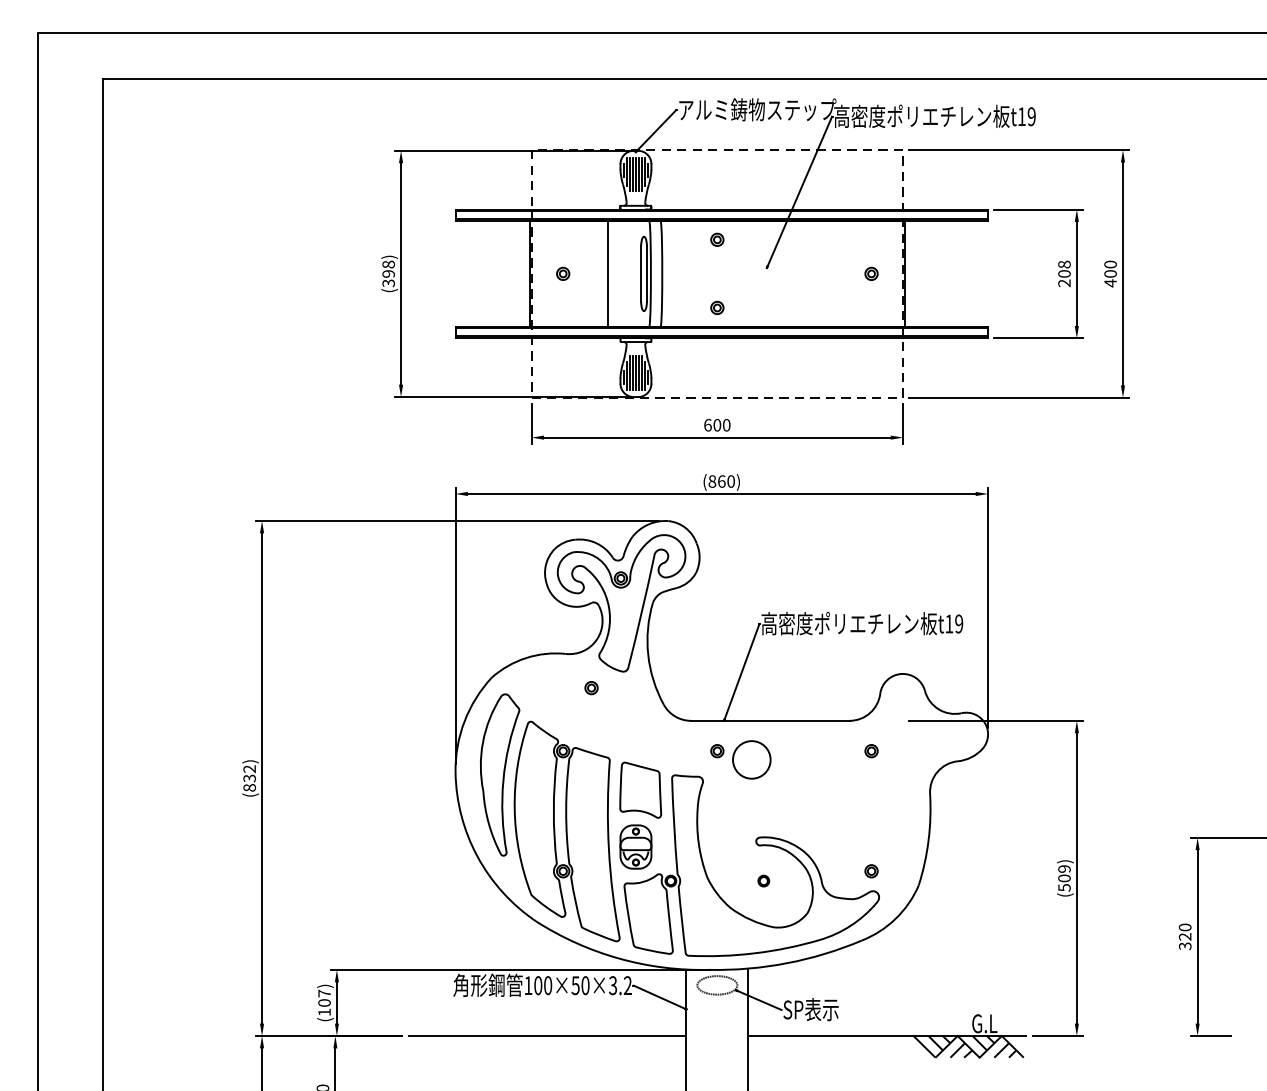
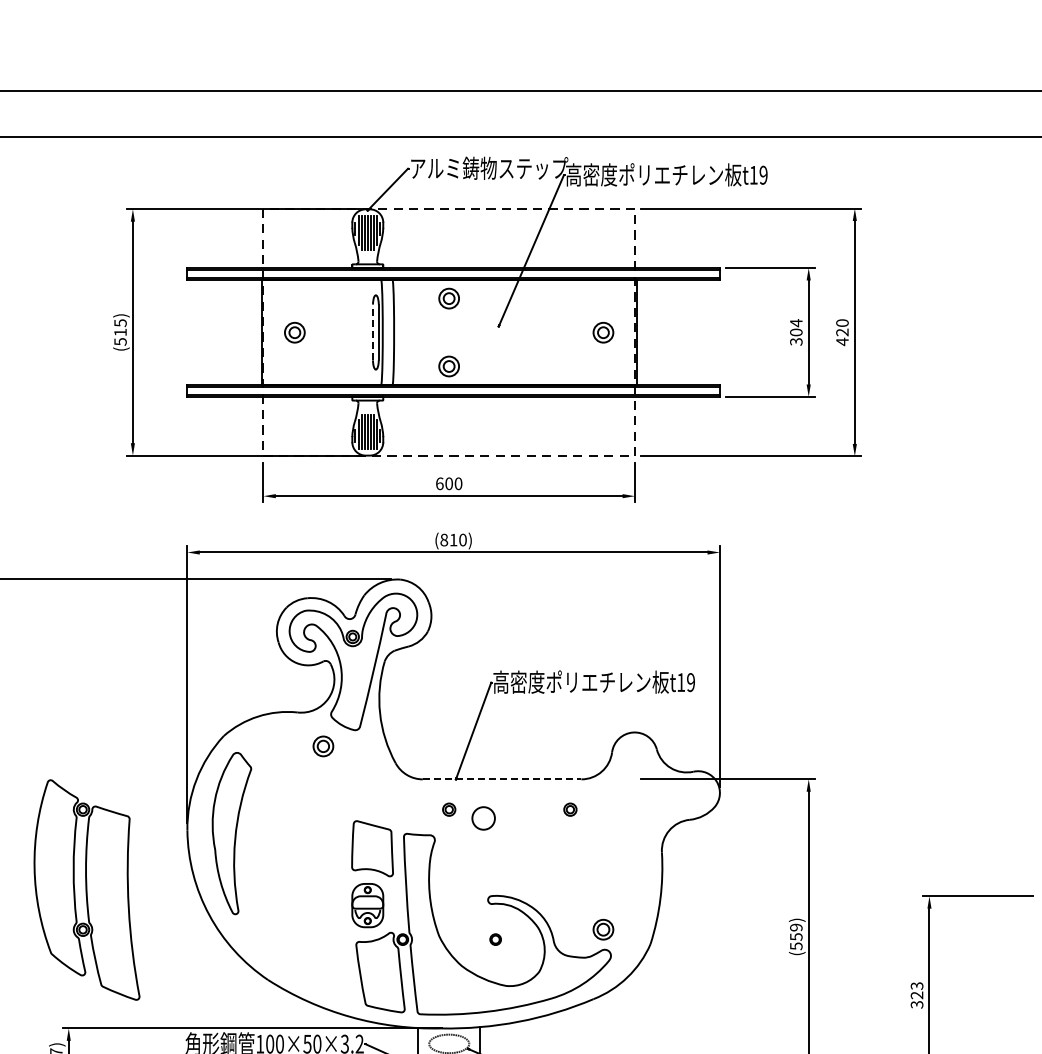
part: (717, 239) -> (449, 298), size x1.6
text: (388, 273) -> (120, 332), (398) -> (515)
part: (563, 273) -> (295, 332), size x1.6
line: (607, 273) -> (339, 332), removed
line: (641, 273) -> (373, 332), solid -> dashed
part: (871, 273) -> (603, 332), size x1.6
text: (1064, 273) -> (796, 332), 208 -> 304
text: (1110, 273) -> (842, 332), 400 -> 420
part: (717, 307) -> (449, 366), size x1.6
text: (721, 481) -> (453, 540), (860) -> (810)
part: (591, 688) -> (323, 747), size x1.6
line: (770, 720) -> (502, 779), solid -> dashed
part: (871, 751) -> (570, 810), moved
circle: (751, 759) -> (483, 818), size x0.6
part: (566, 831) -> (86, 890), moved
part: (871, 871) -> (603, 930), size x1.6
text: (1064, 878) -> (796, 937), (509) -> (559)
text: (1185, 927) -> (917, 986), 320 -> 323

